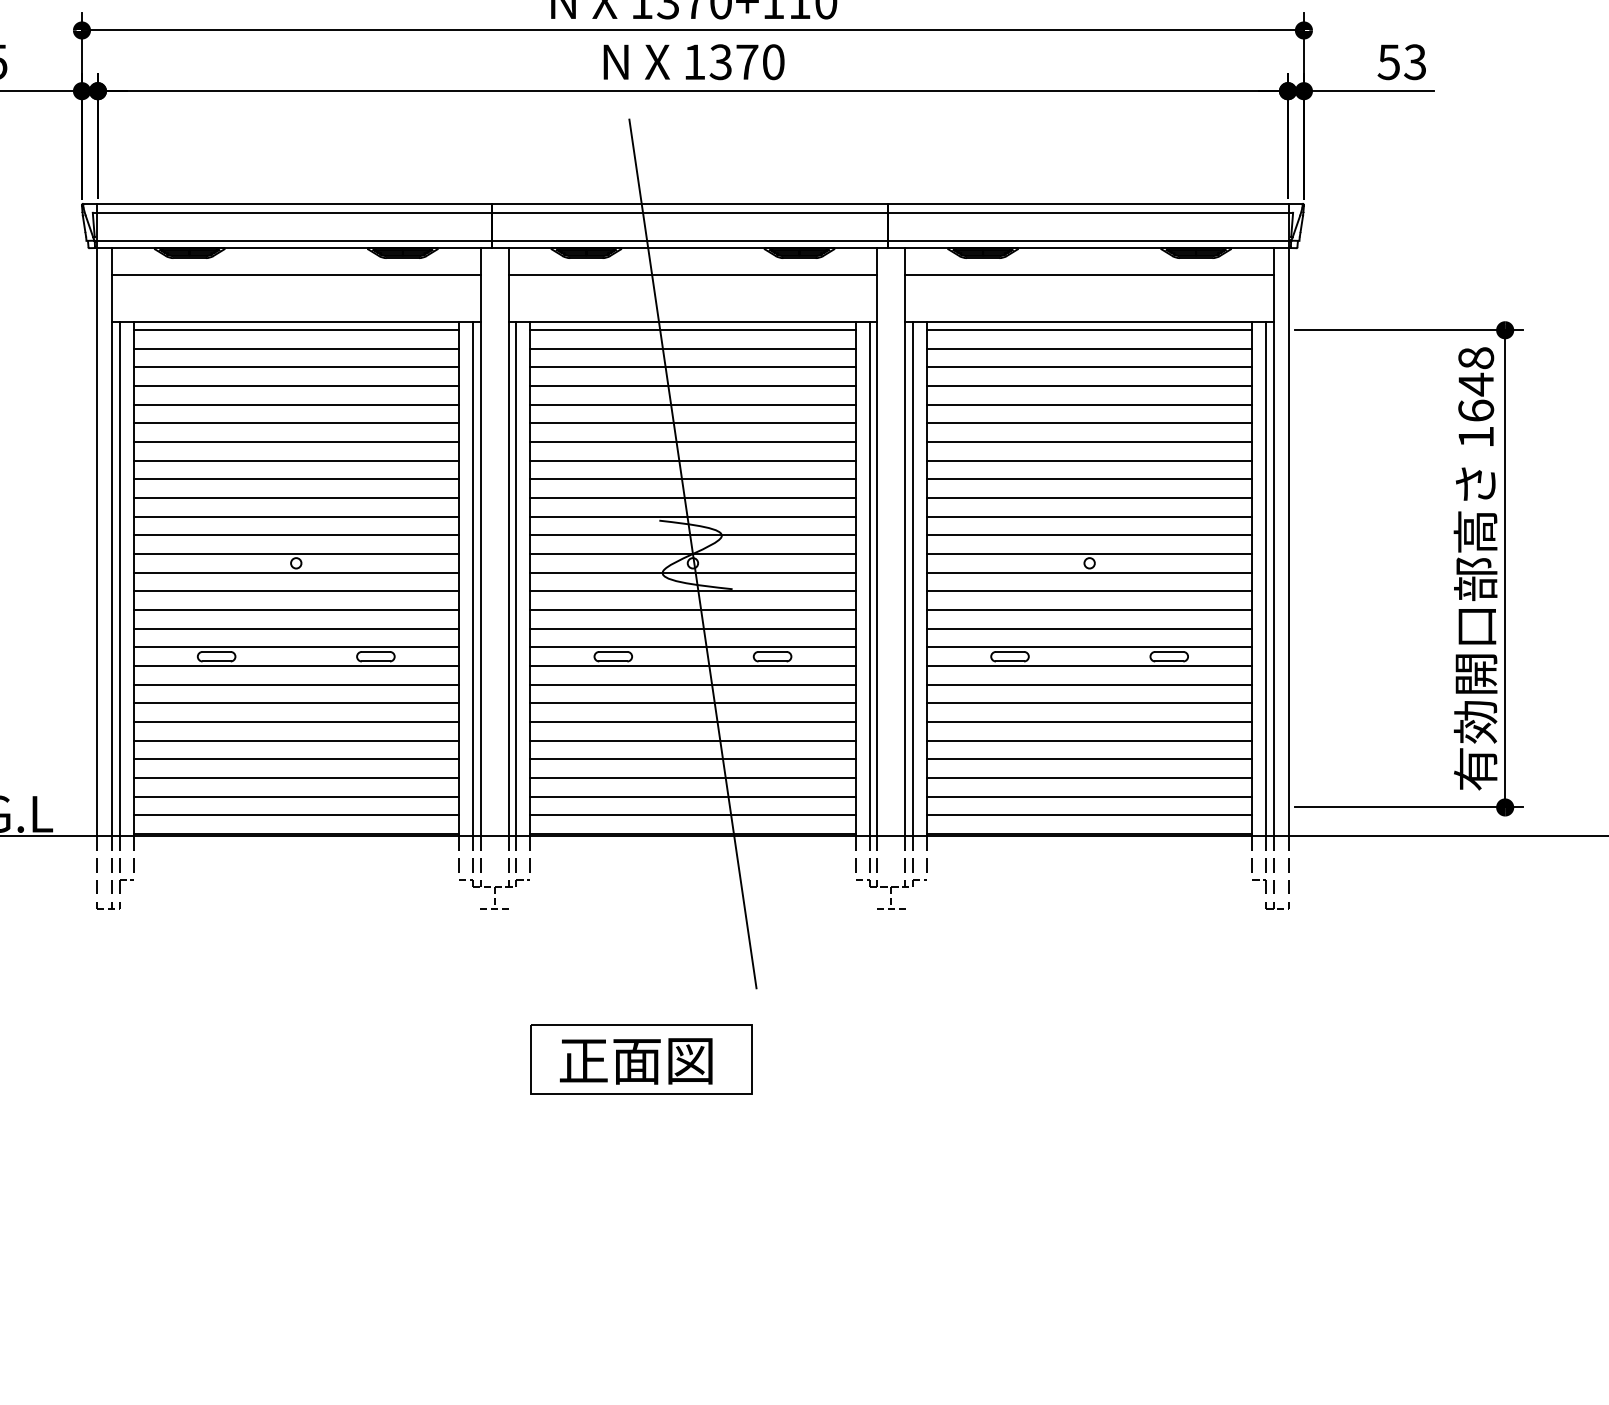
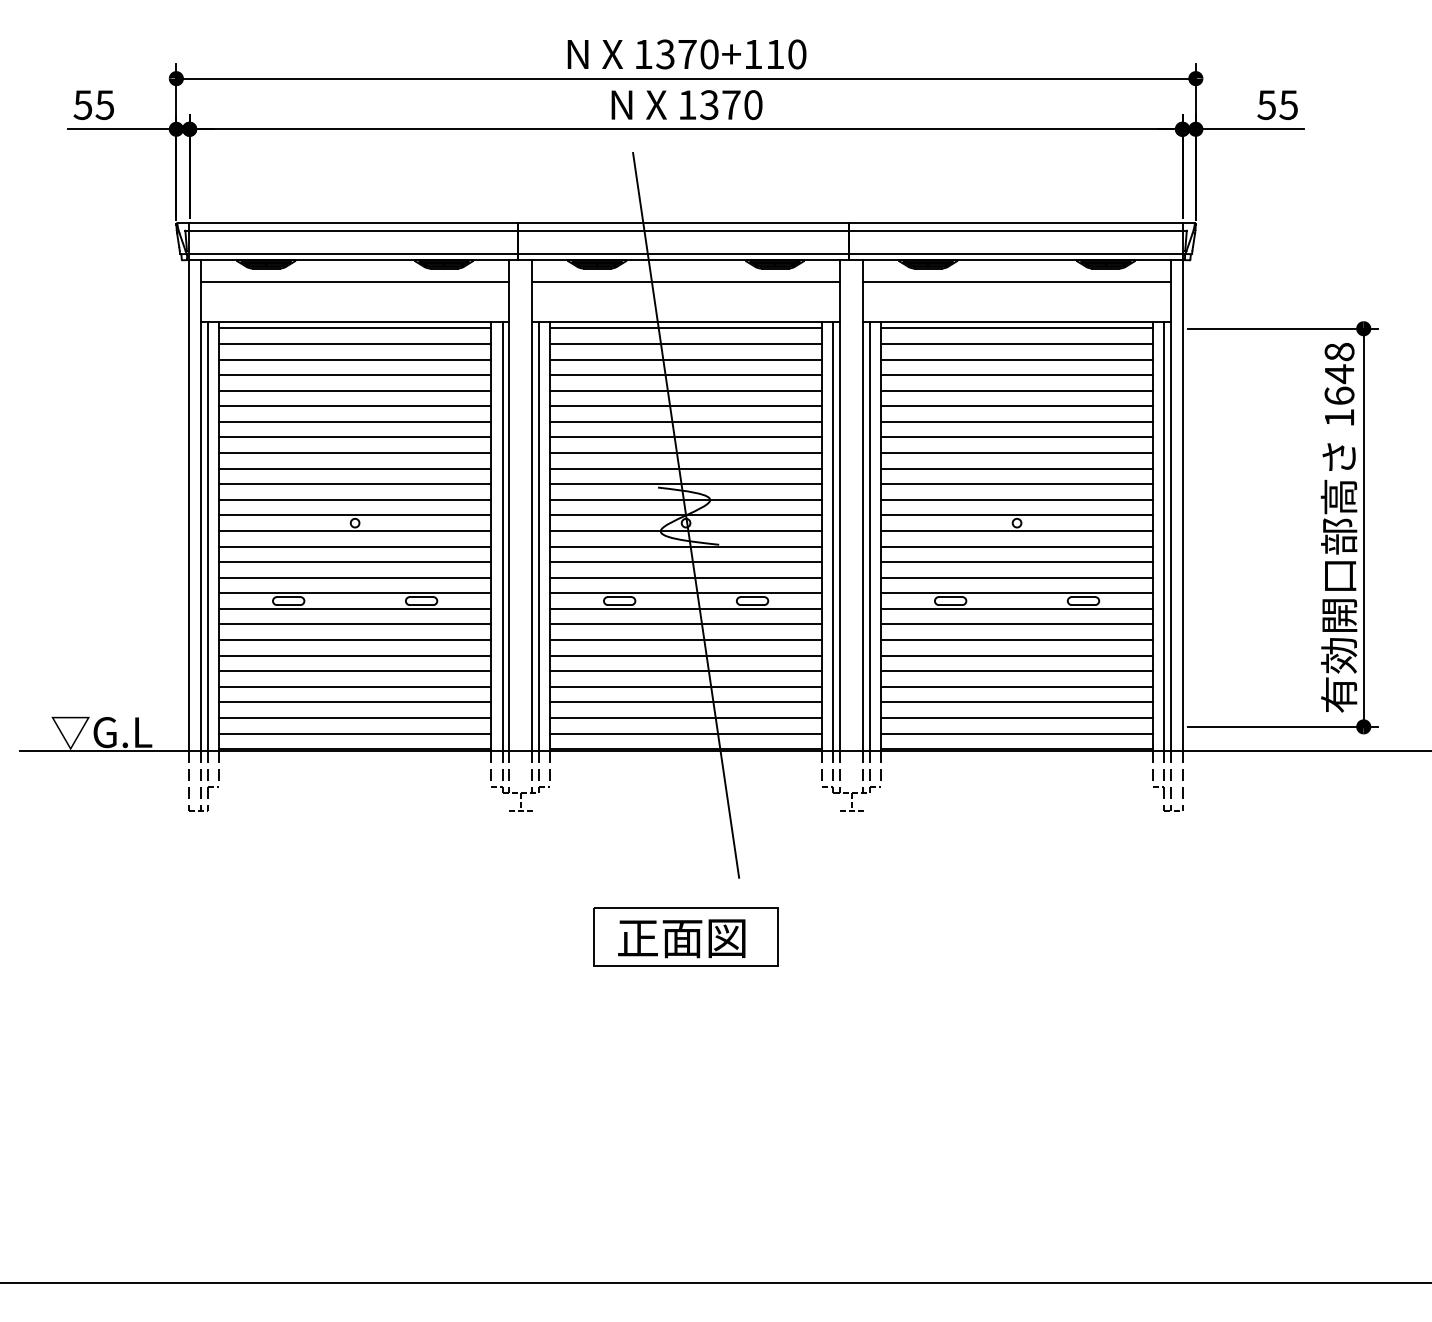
text: (1414, 61) -> (1288, 104), 53 -> 55
part: (640, 1058) -> (685, 936), moved

